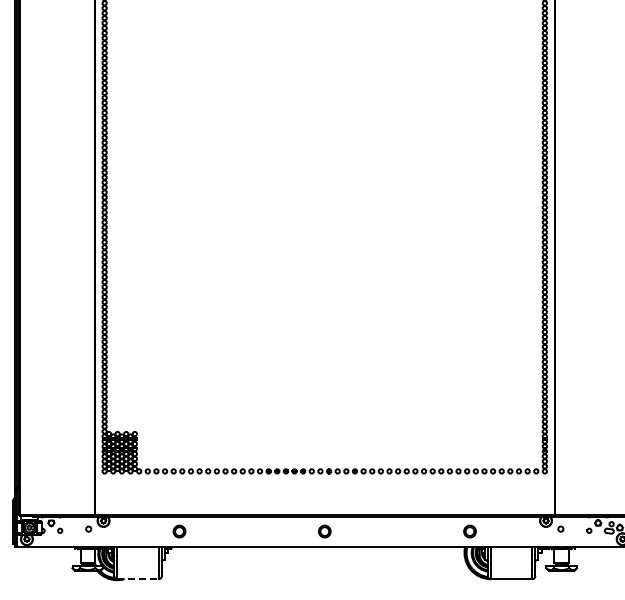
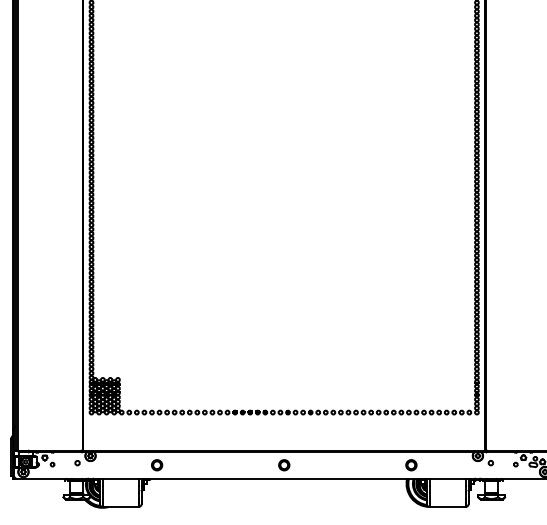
line: (138, 579) -> (121, 507), dashed -> solid

